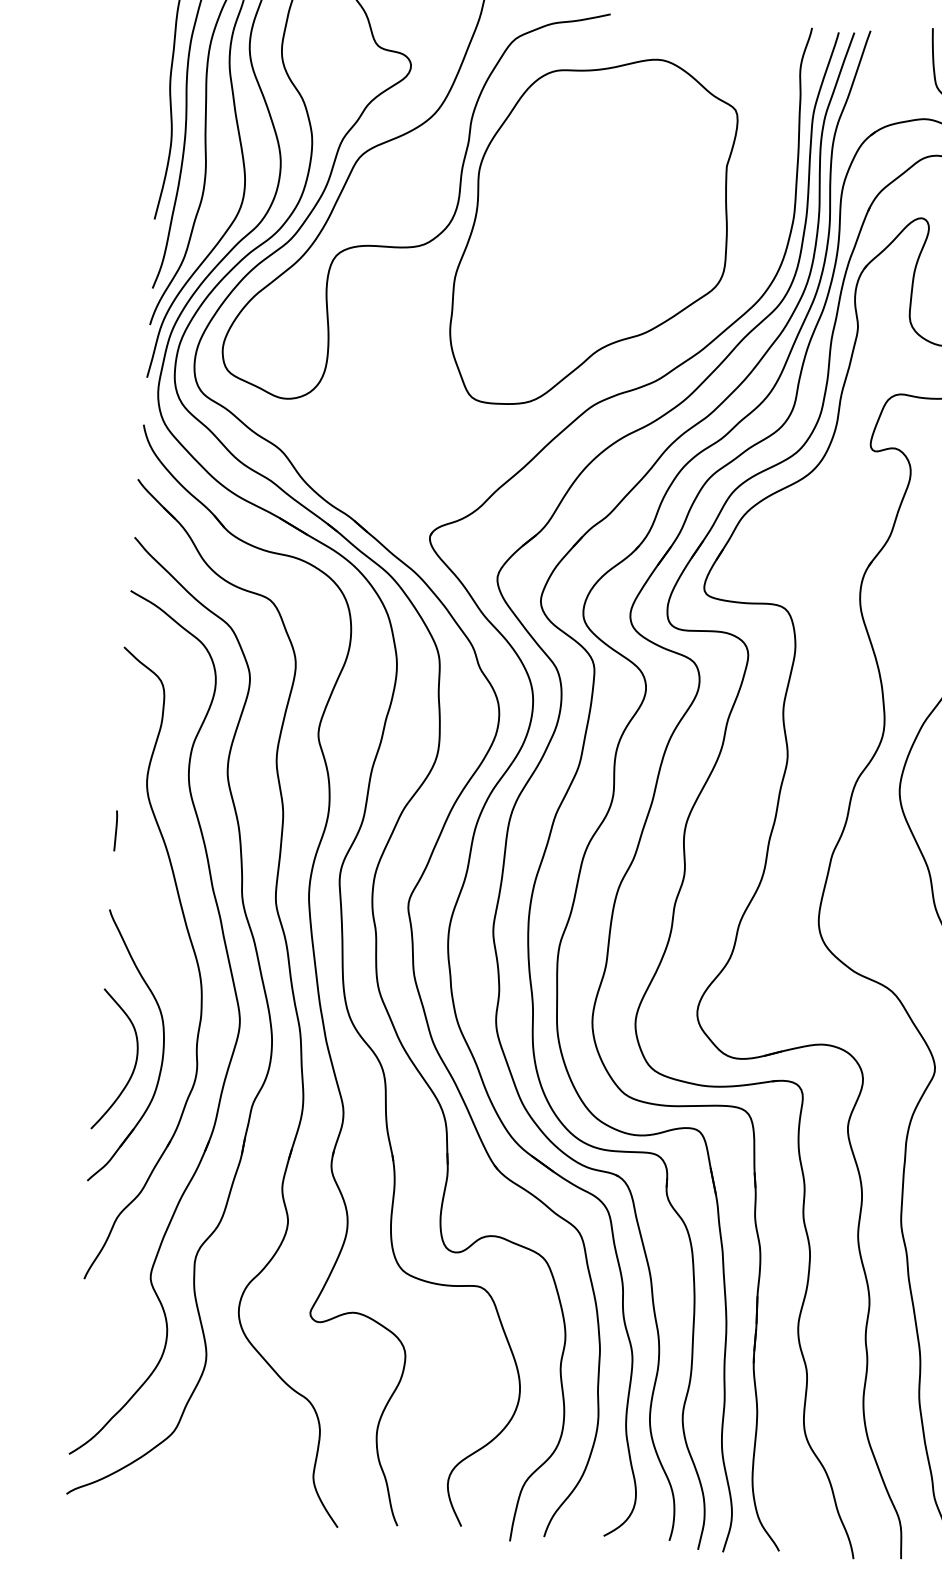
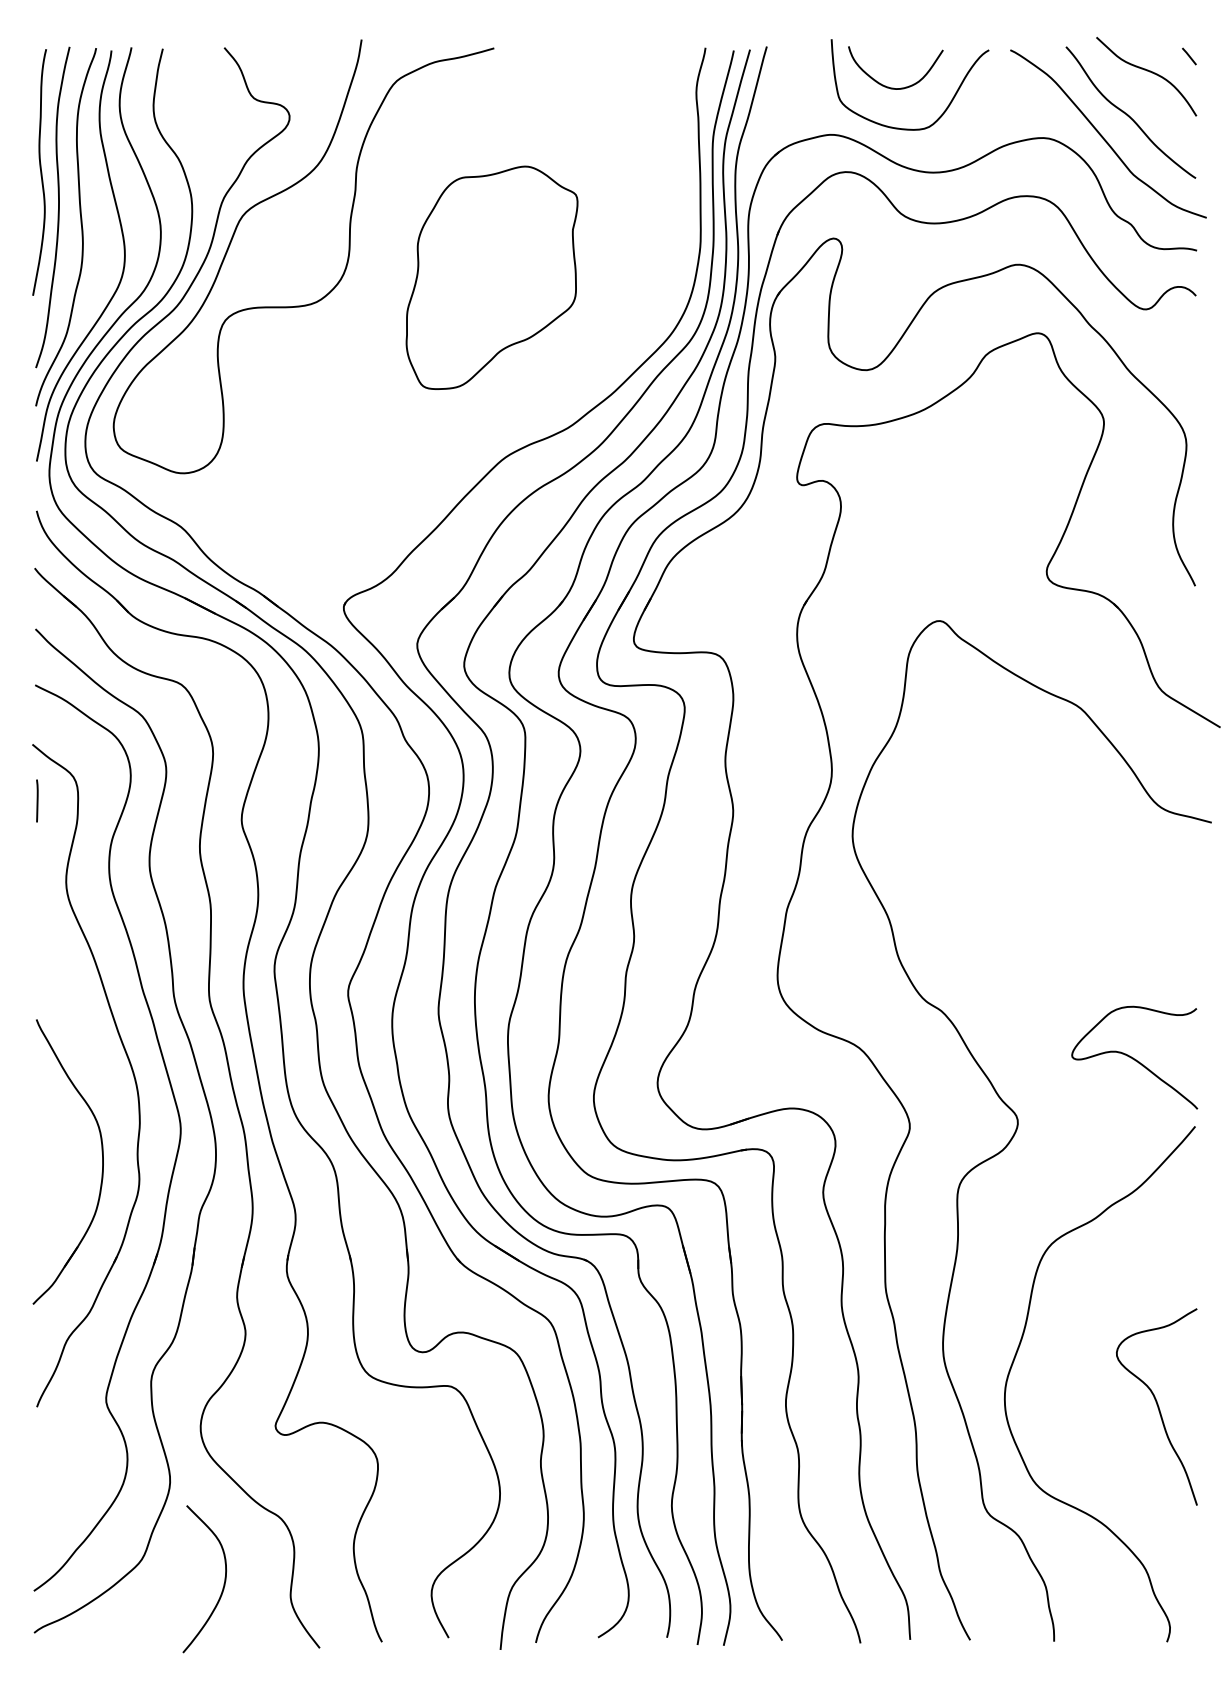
part: (592, 232) -> (491, 277), size x0.6
line: (116, 830) -> (37, 800), moved
curve: (134, 1065) -> (223, 1583), moved

